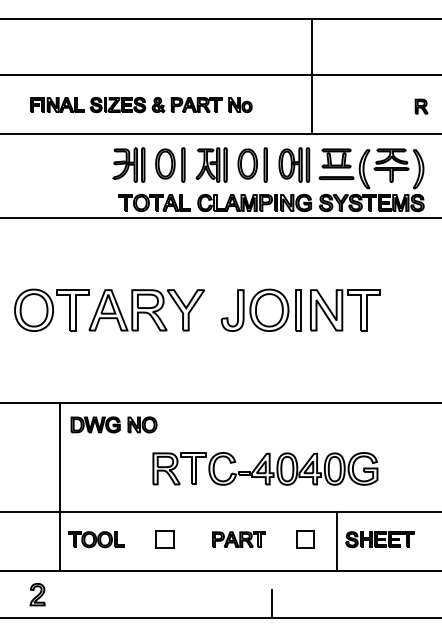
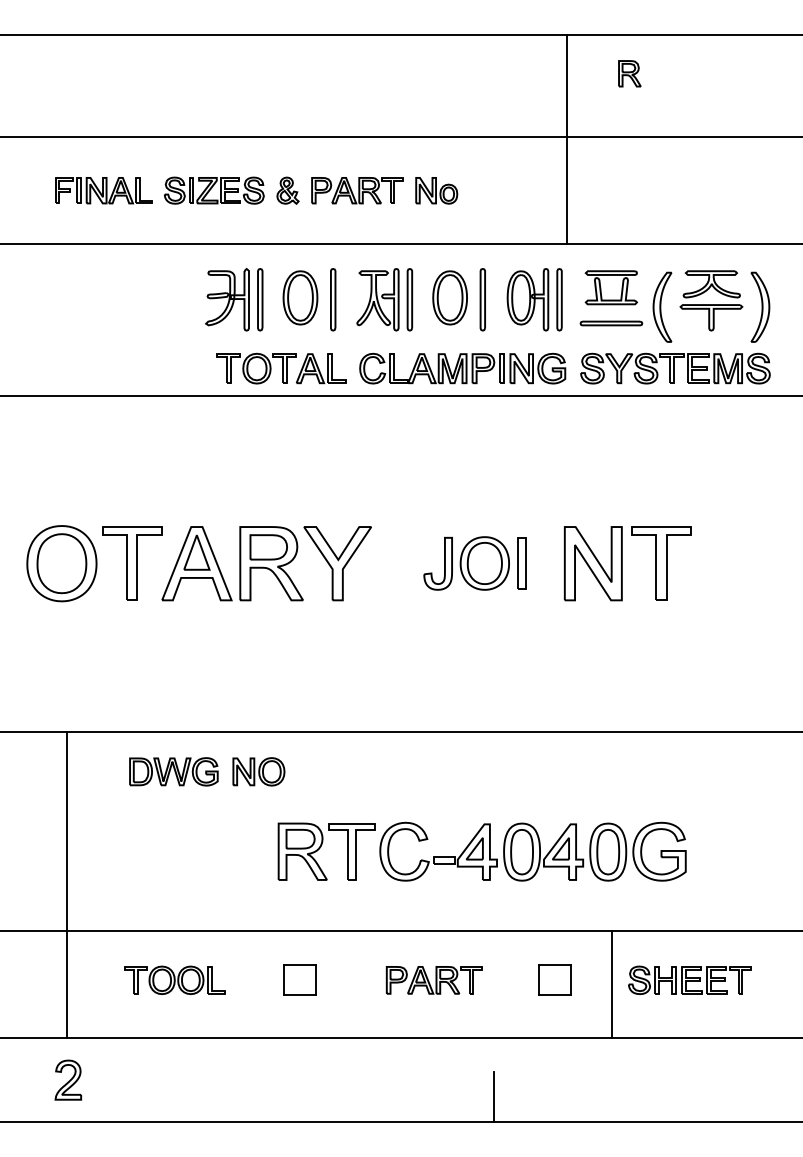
part: (421, 106) -> (629, 73), moved
part: (260, 309) -> (473, 562), size x0.7
line: (59, 487) -> (66, 885), moved

